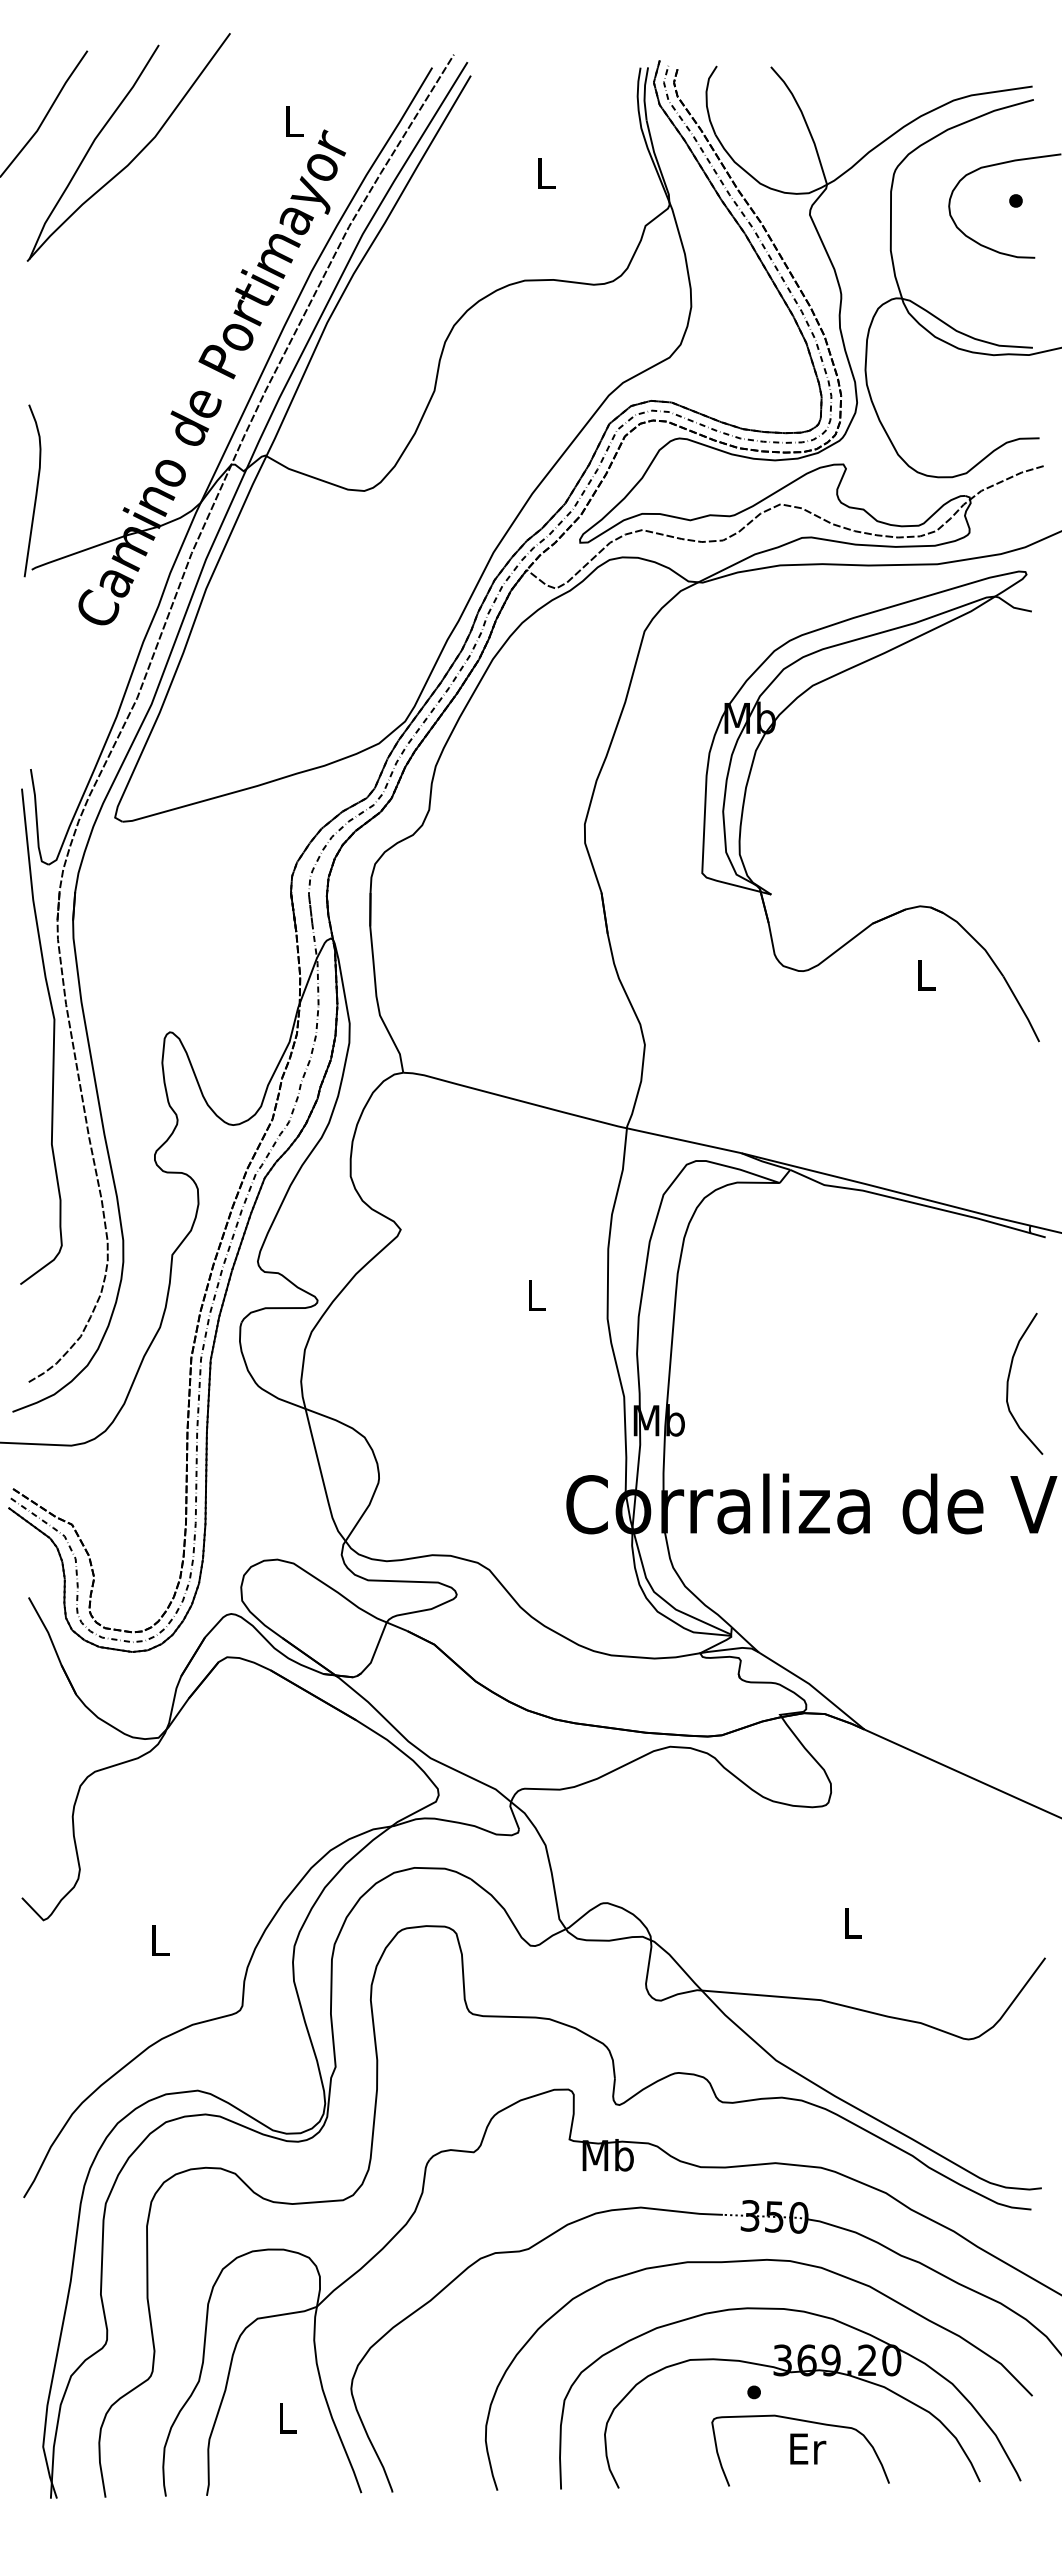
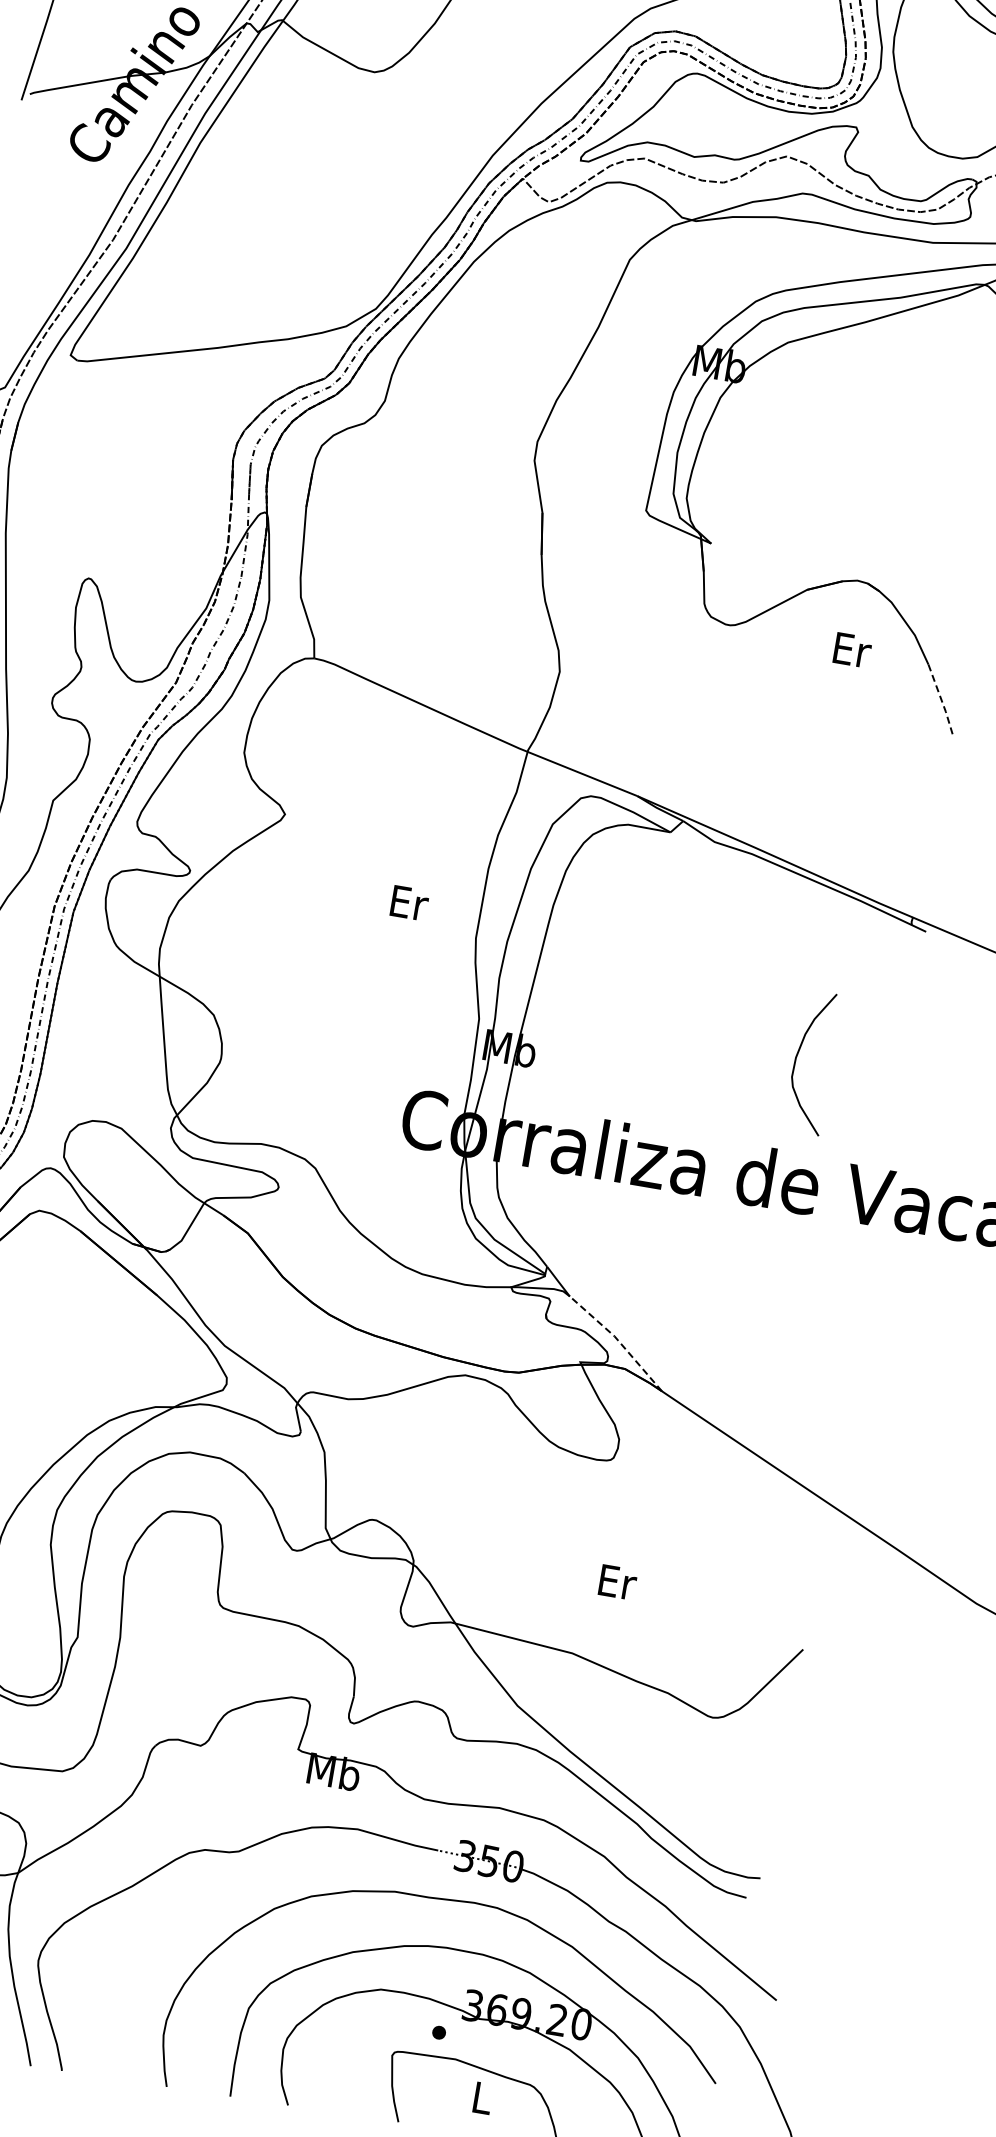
text: (927, 974) -> (853, 649), L -> Er
line: (1022, 1009) -> (941, 700), solid -> dashed
text: (537, 1295) -> (410, 903), L -> Er
curve: (1009, 1379) -> (798, 1055), moved
line: (812, 1687) -> (617, 1340), solid -> dashed
text: (853, 1923) -> (617, 1582), L -> Er
text: (808, 2448) -> (483, 2097), Er -> L

